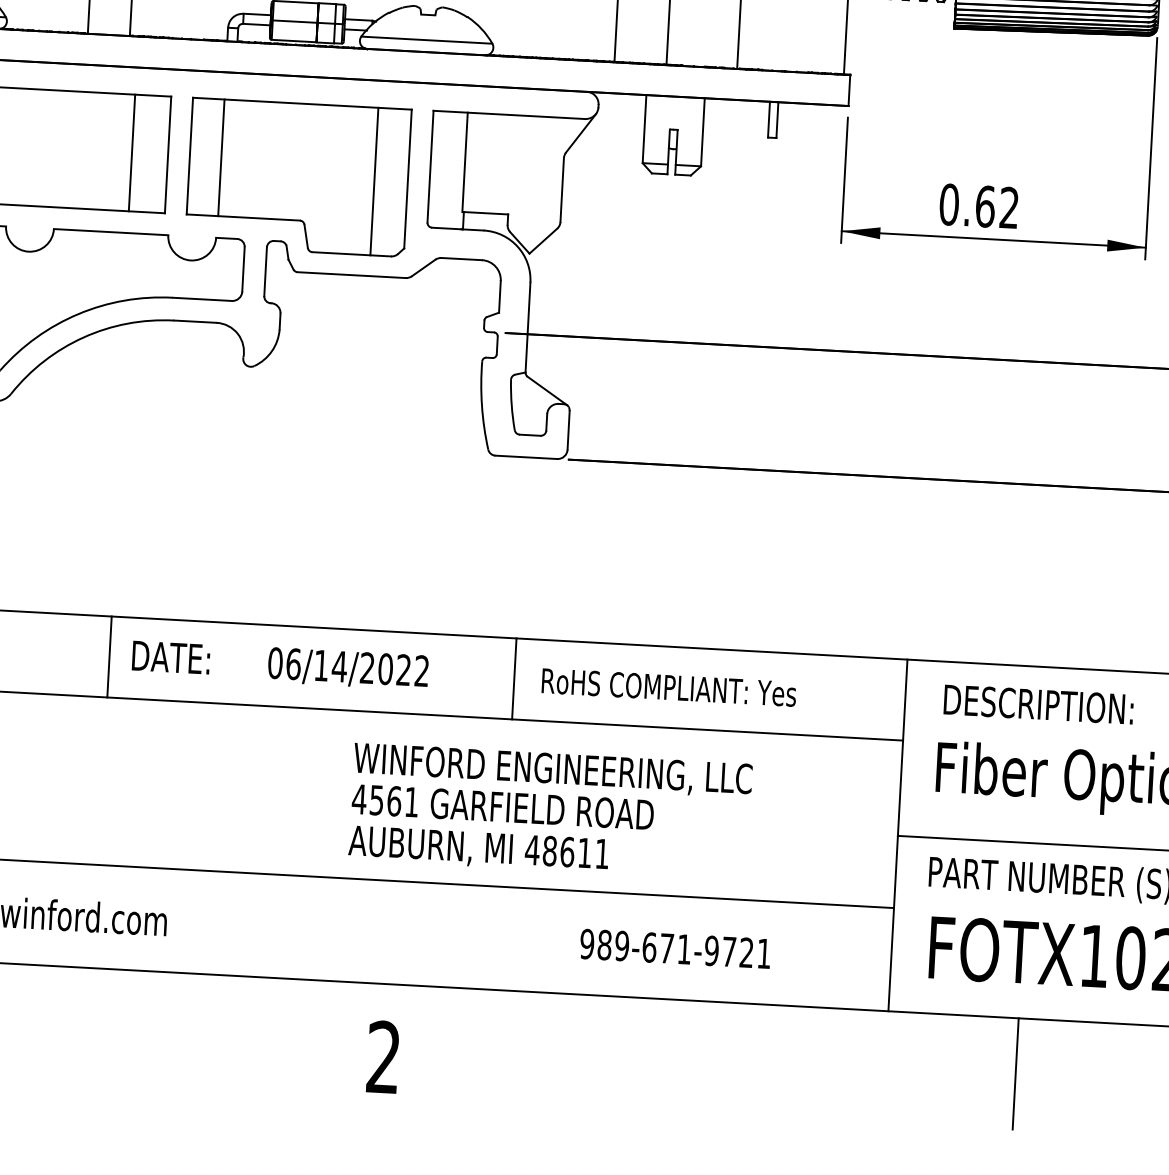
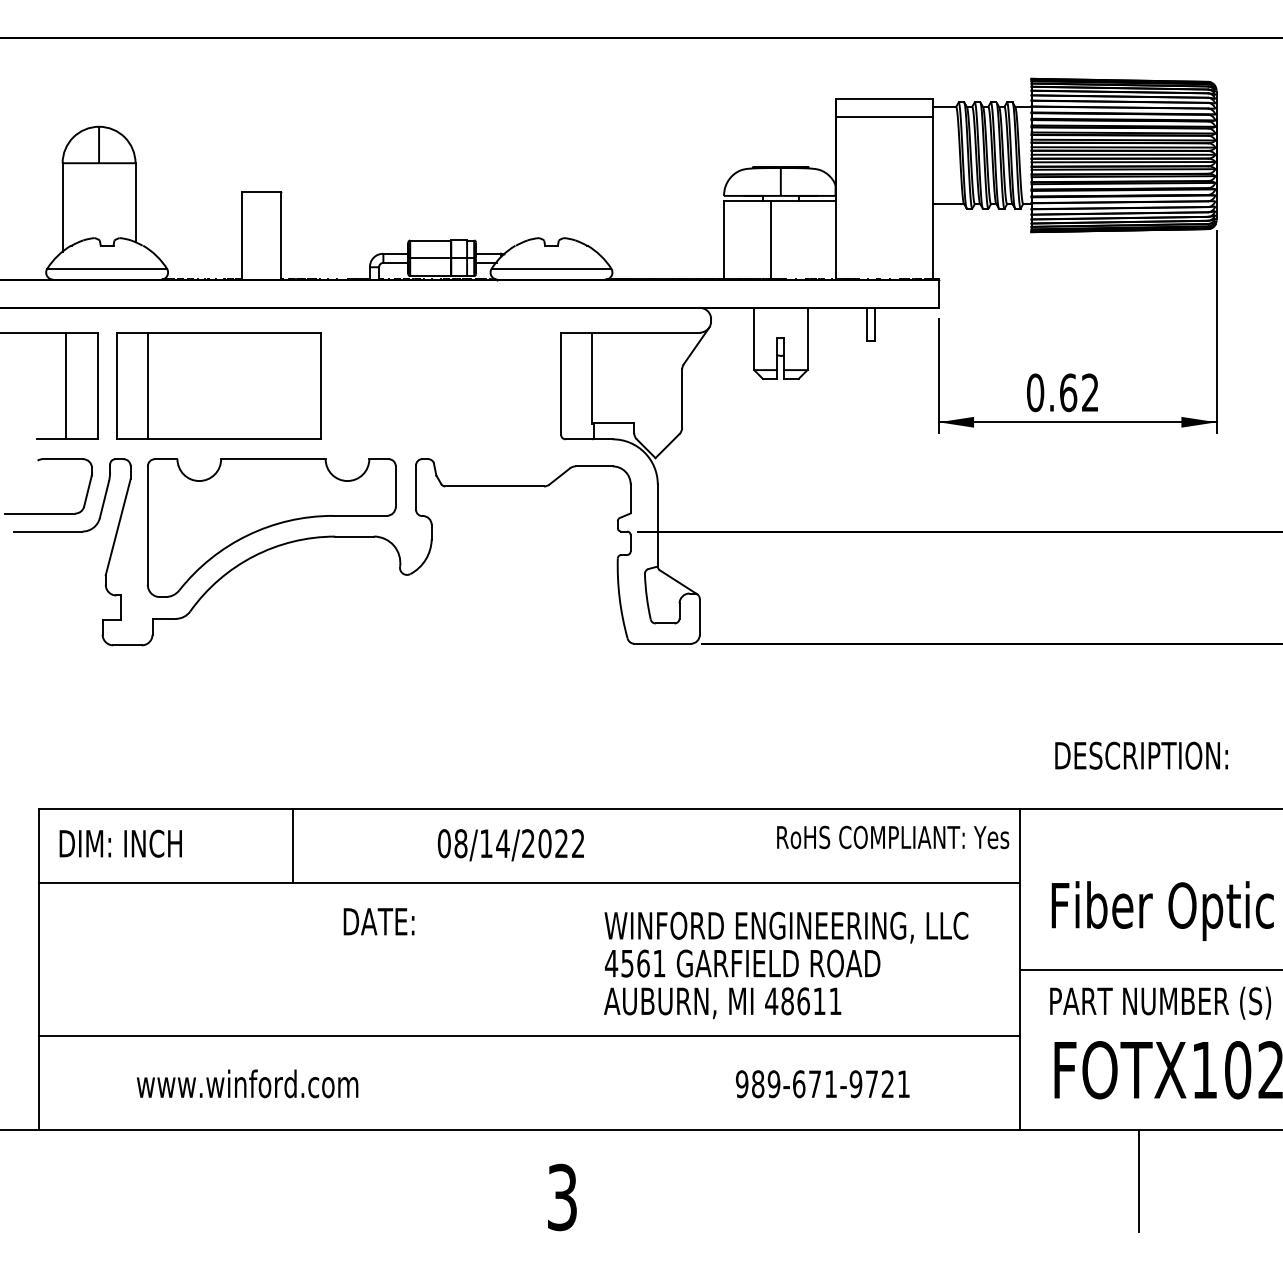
line: (132, 152) -> (288, 385), removed
part: (298, 177) -> (441, 400), removed
text: (170, 657) -> (378, 921), moved
text: (293, 663) -> (460, 843), 06/14/2022 -> 08/14/2022
line: (514, 679) -> (662, 846), removed
text: (669, 687) -> (893, 837), moved
text: (1038, 704) -> (1141, 755), moved
text: (550, 811) -> (786, 965), moved
text: (382, 1057) -> (561, 1197), 2 -> 3

